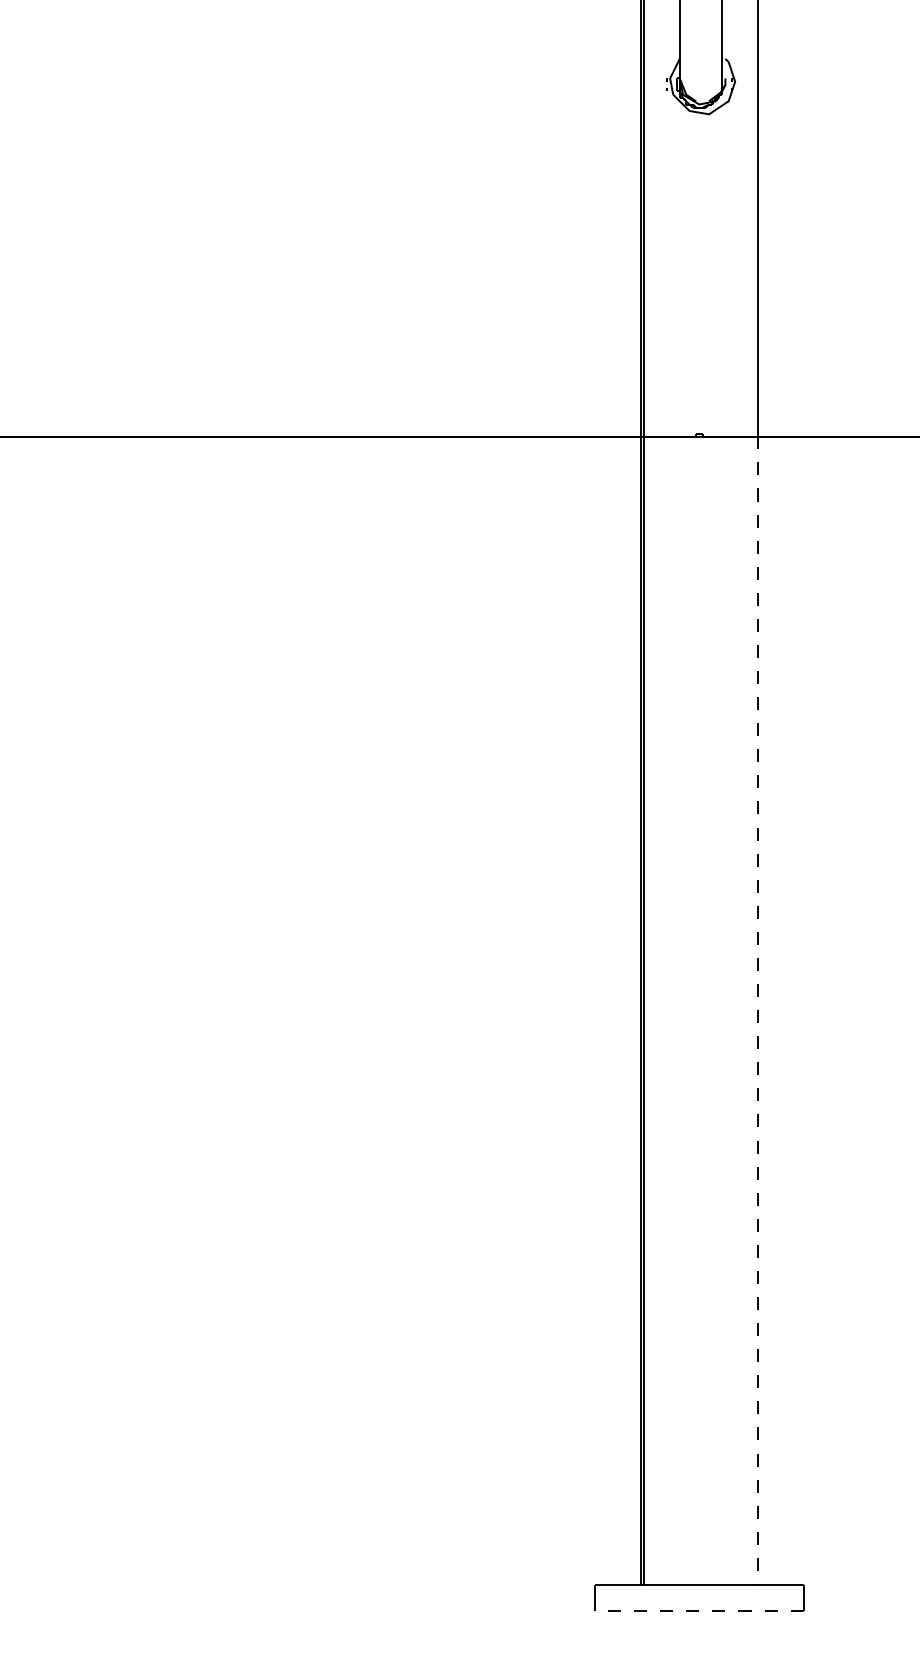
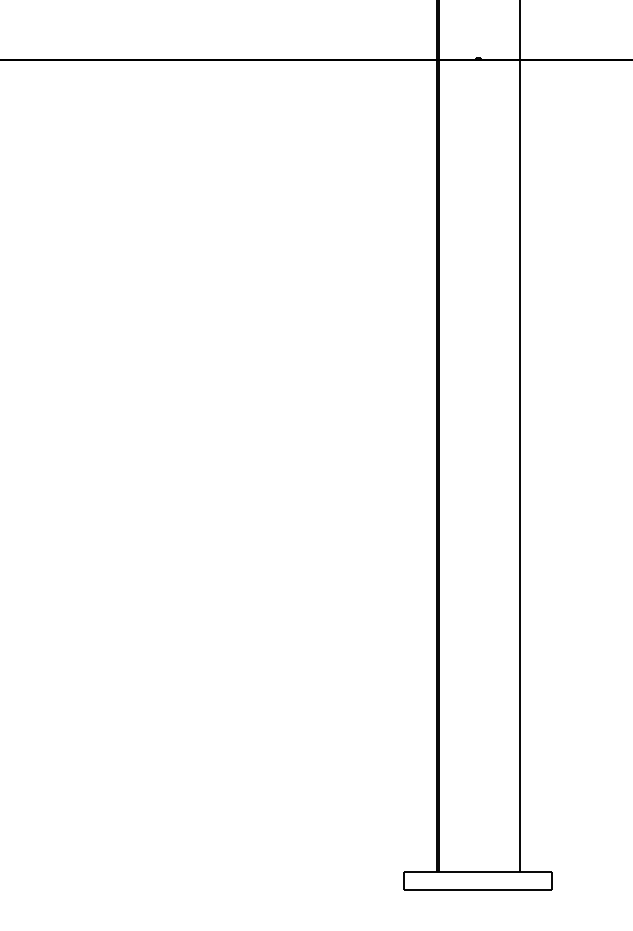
line: (758, 1011) -> (520, 466), dashed -> solid
line: (698, 1610) -> (477, 890), dashed -> solid

